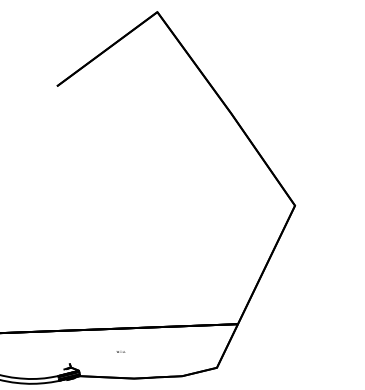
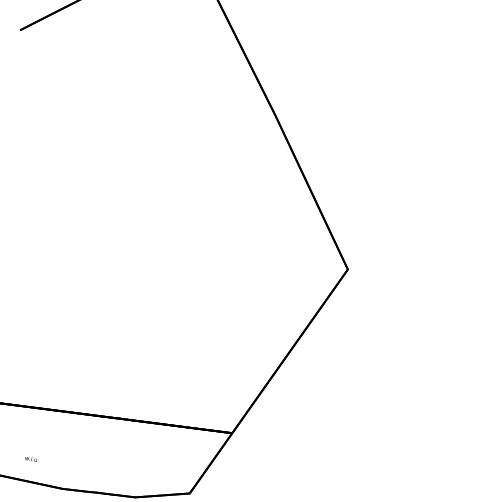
text: (120, 351) -> (31, 458), moved

